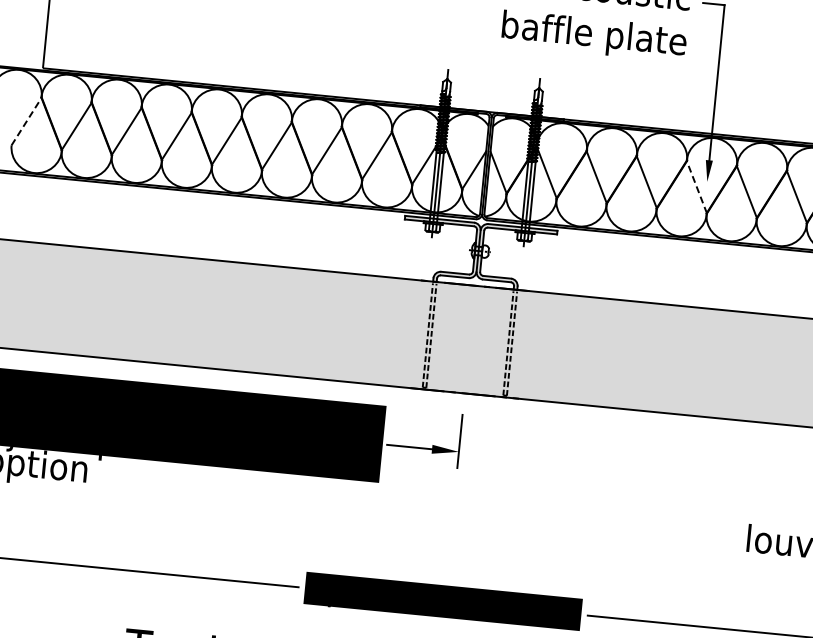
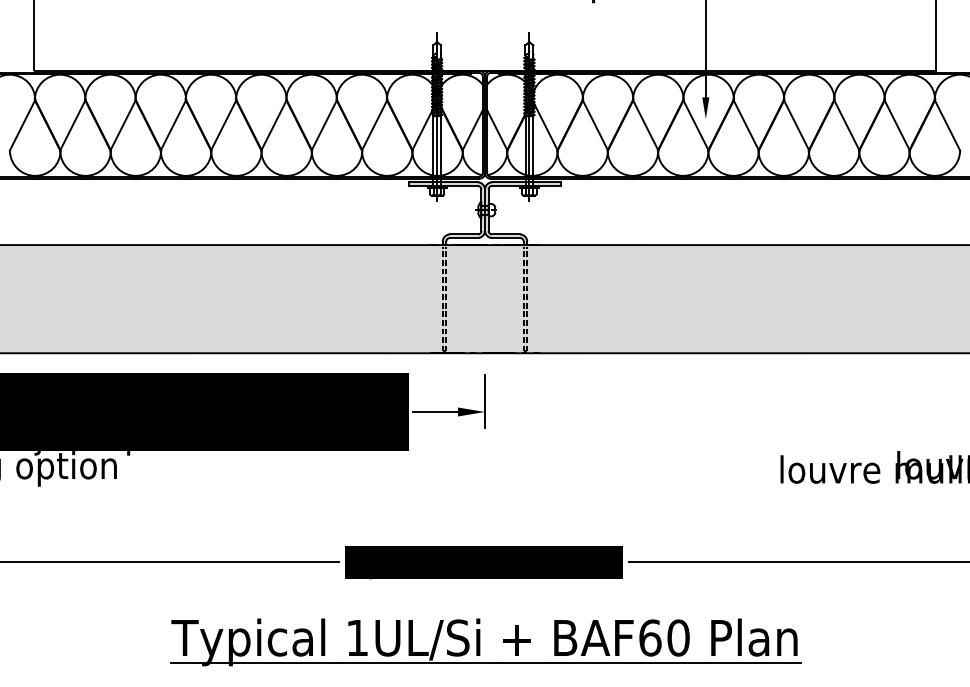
line: (26, 120) -> (22, 124), dashed -> solid
line: (696, 186) -> (695, 124), dashed -> solid

